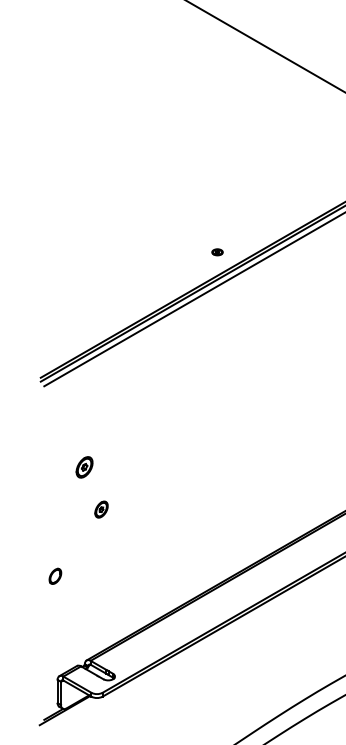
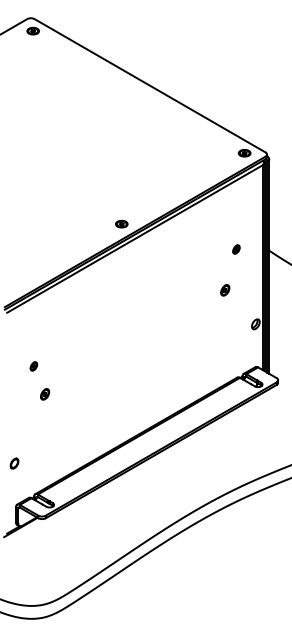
part: (216, 251) -> (121, 223), size x1.67
part: (84, 467) -> (33, 366), size x0.62
part: (55, 576) -> (14, 463), moved

